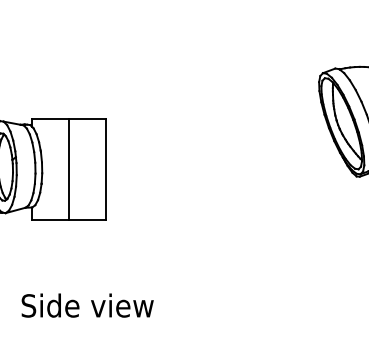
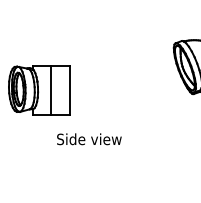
text: (87, 306) -> (89, 139), moved

